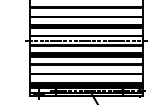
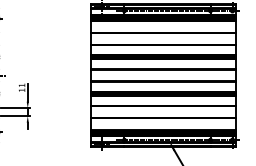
line: (86, 40) -> (163, 75), removed

